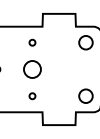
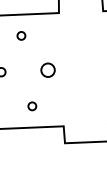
circle: (32, 42) -> (21, 35), moved
circle: (32, 69) -> (48, 70), size x0.6
circle: (32, 96) -> (32, 106), moved

